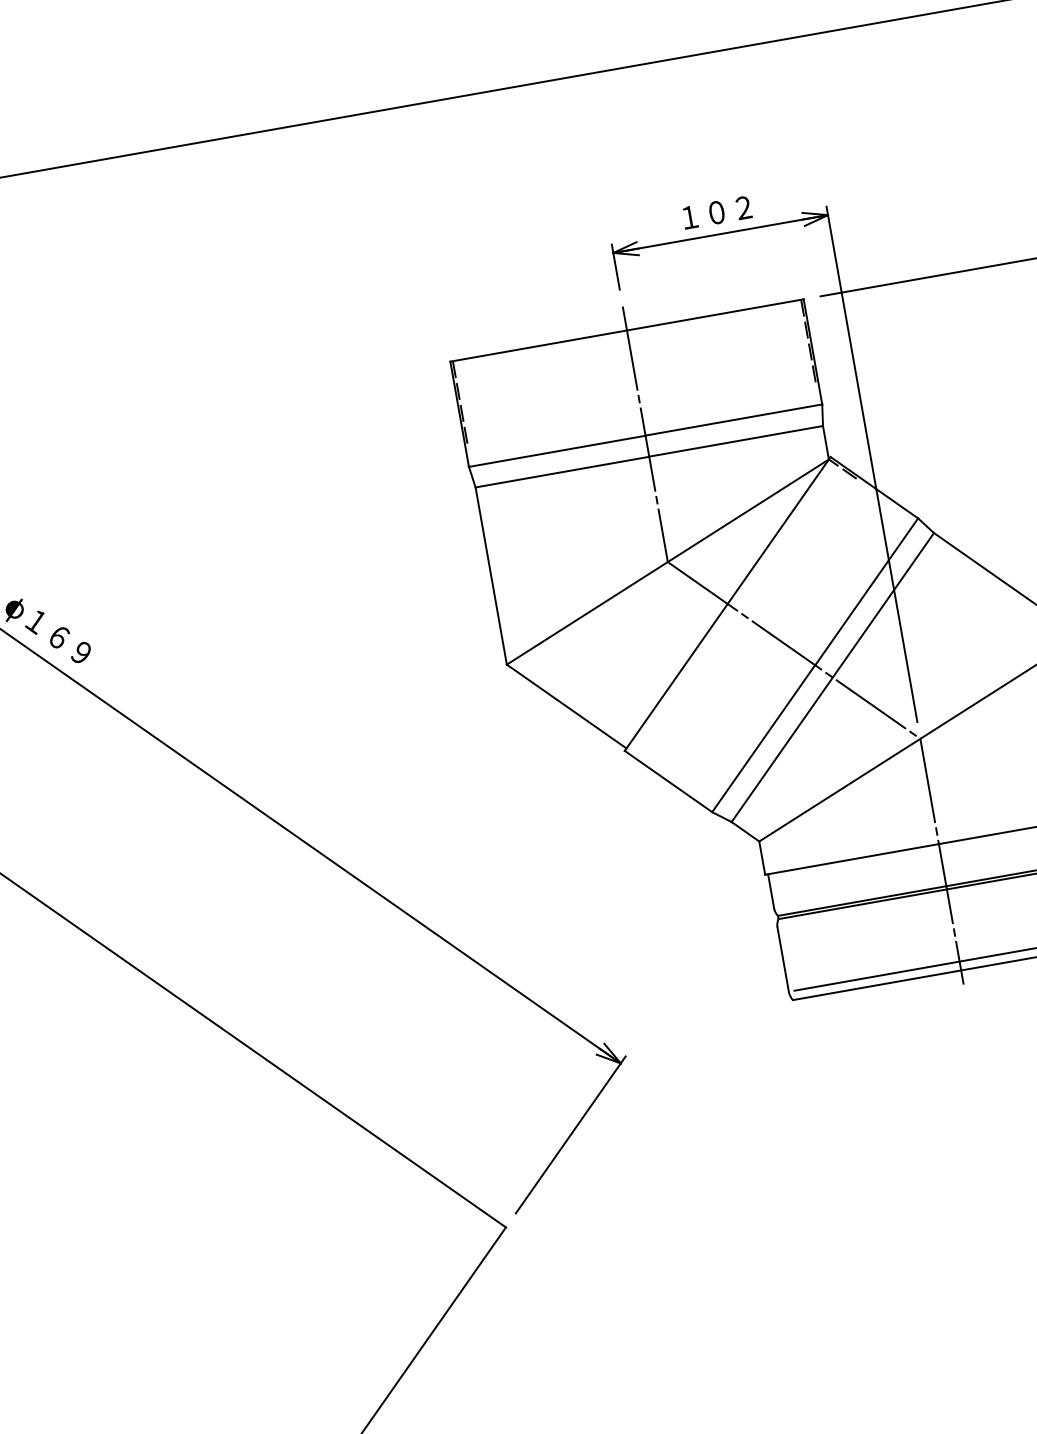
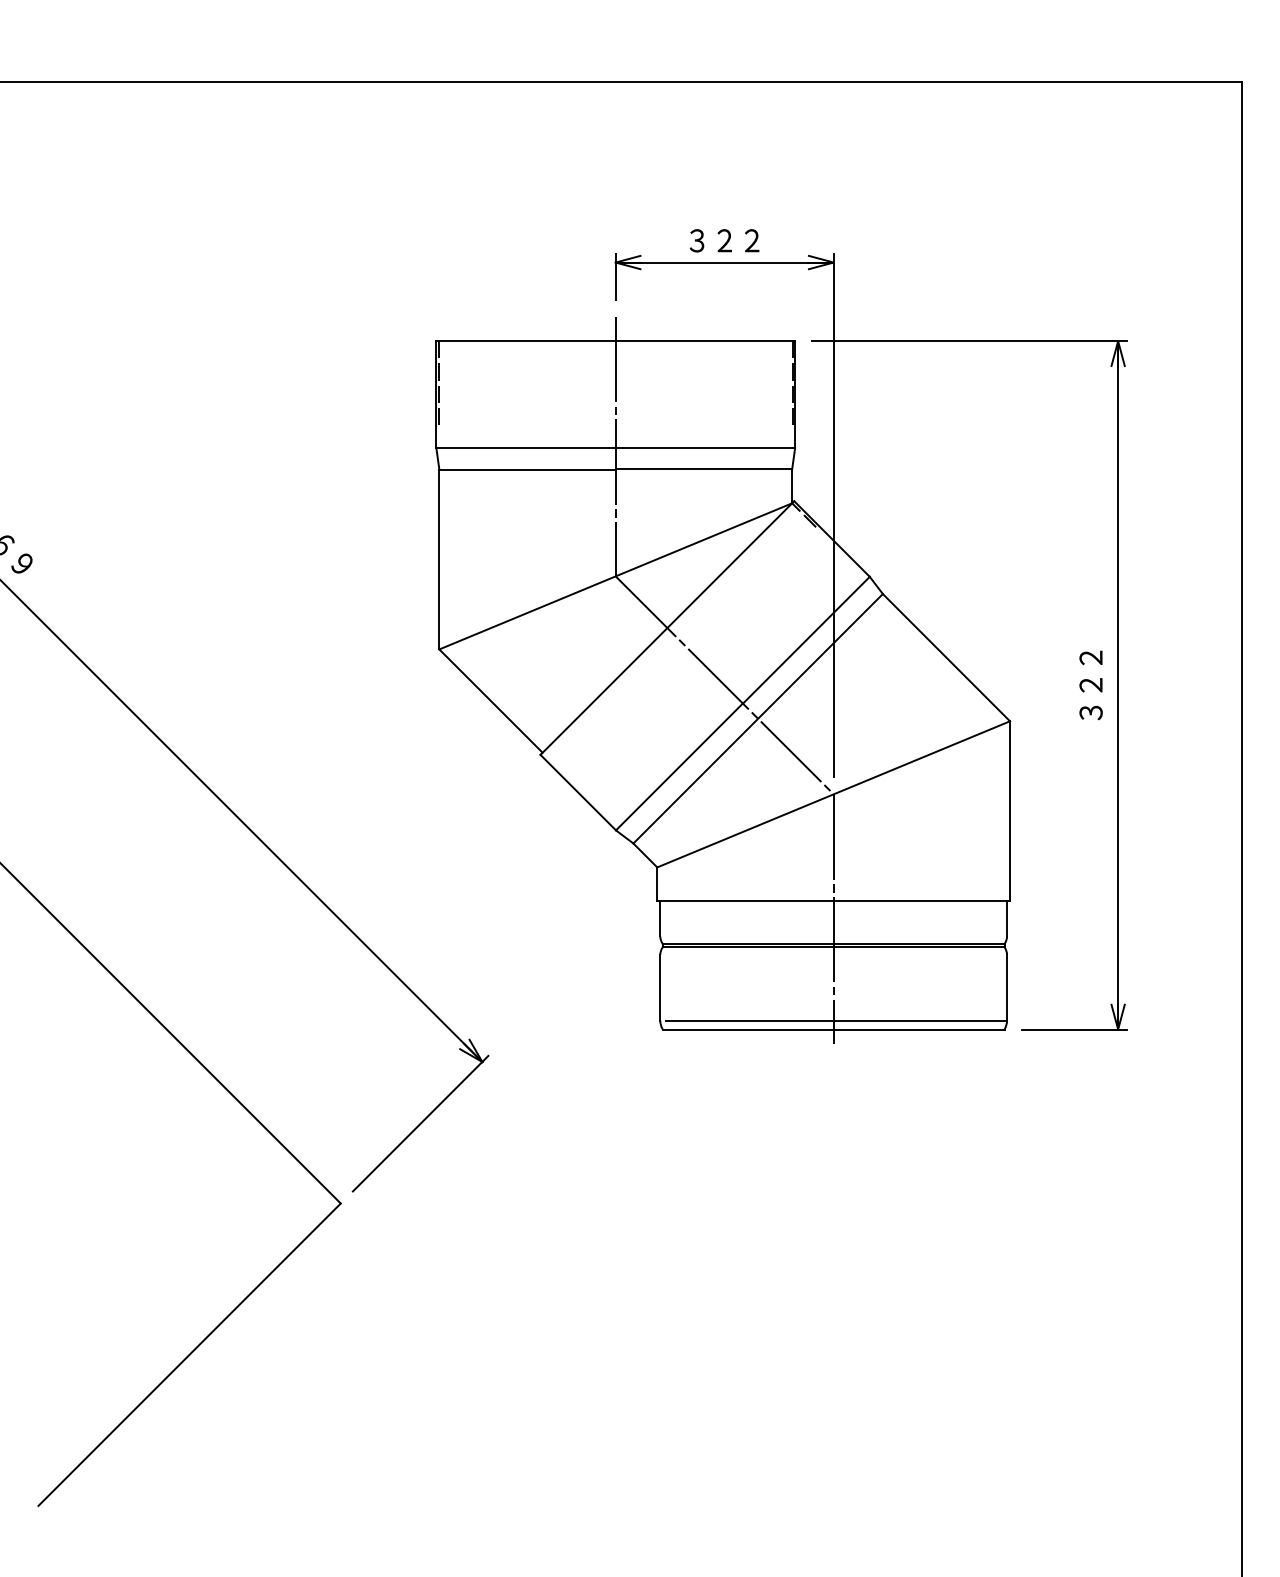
text: (702, 214) -> (710, 240), １０２ -> ３２２

